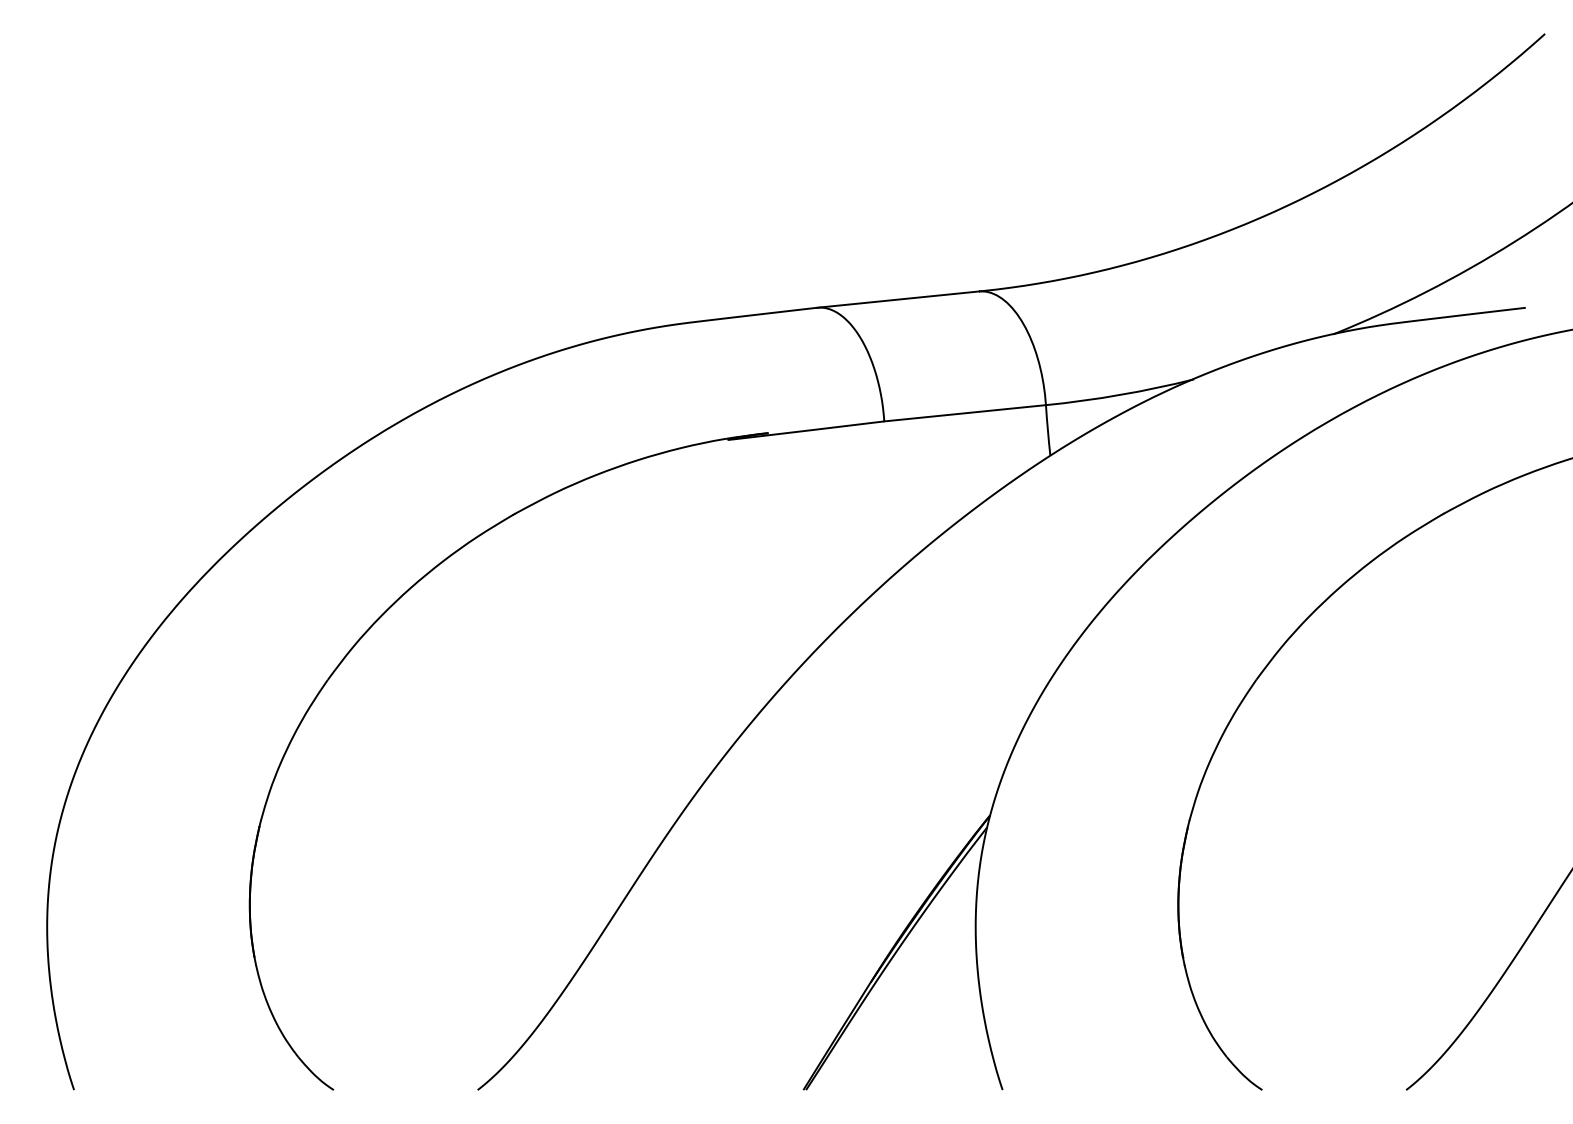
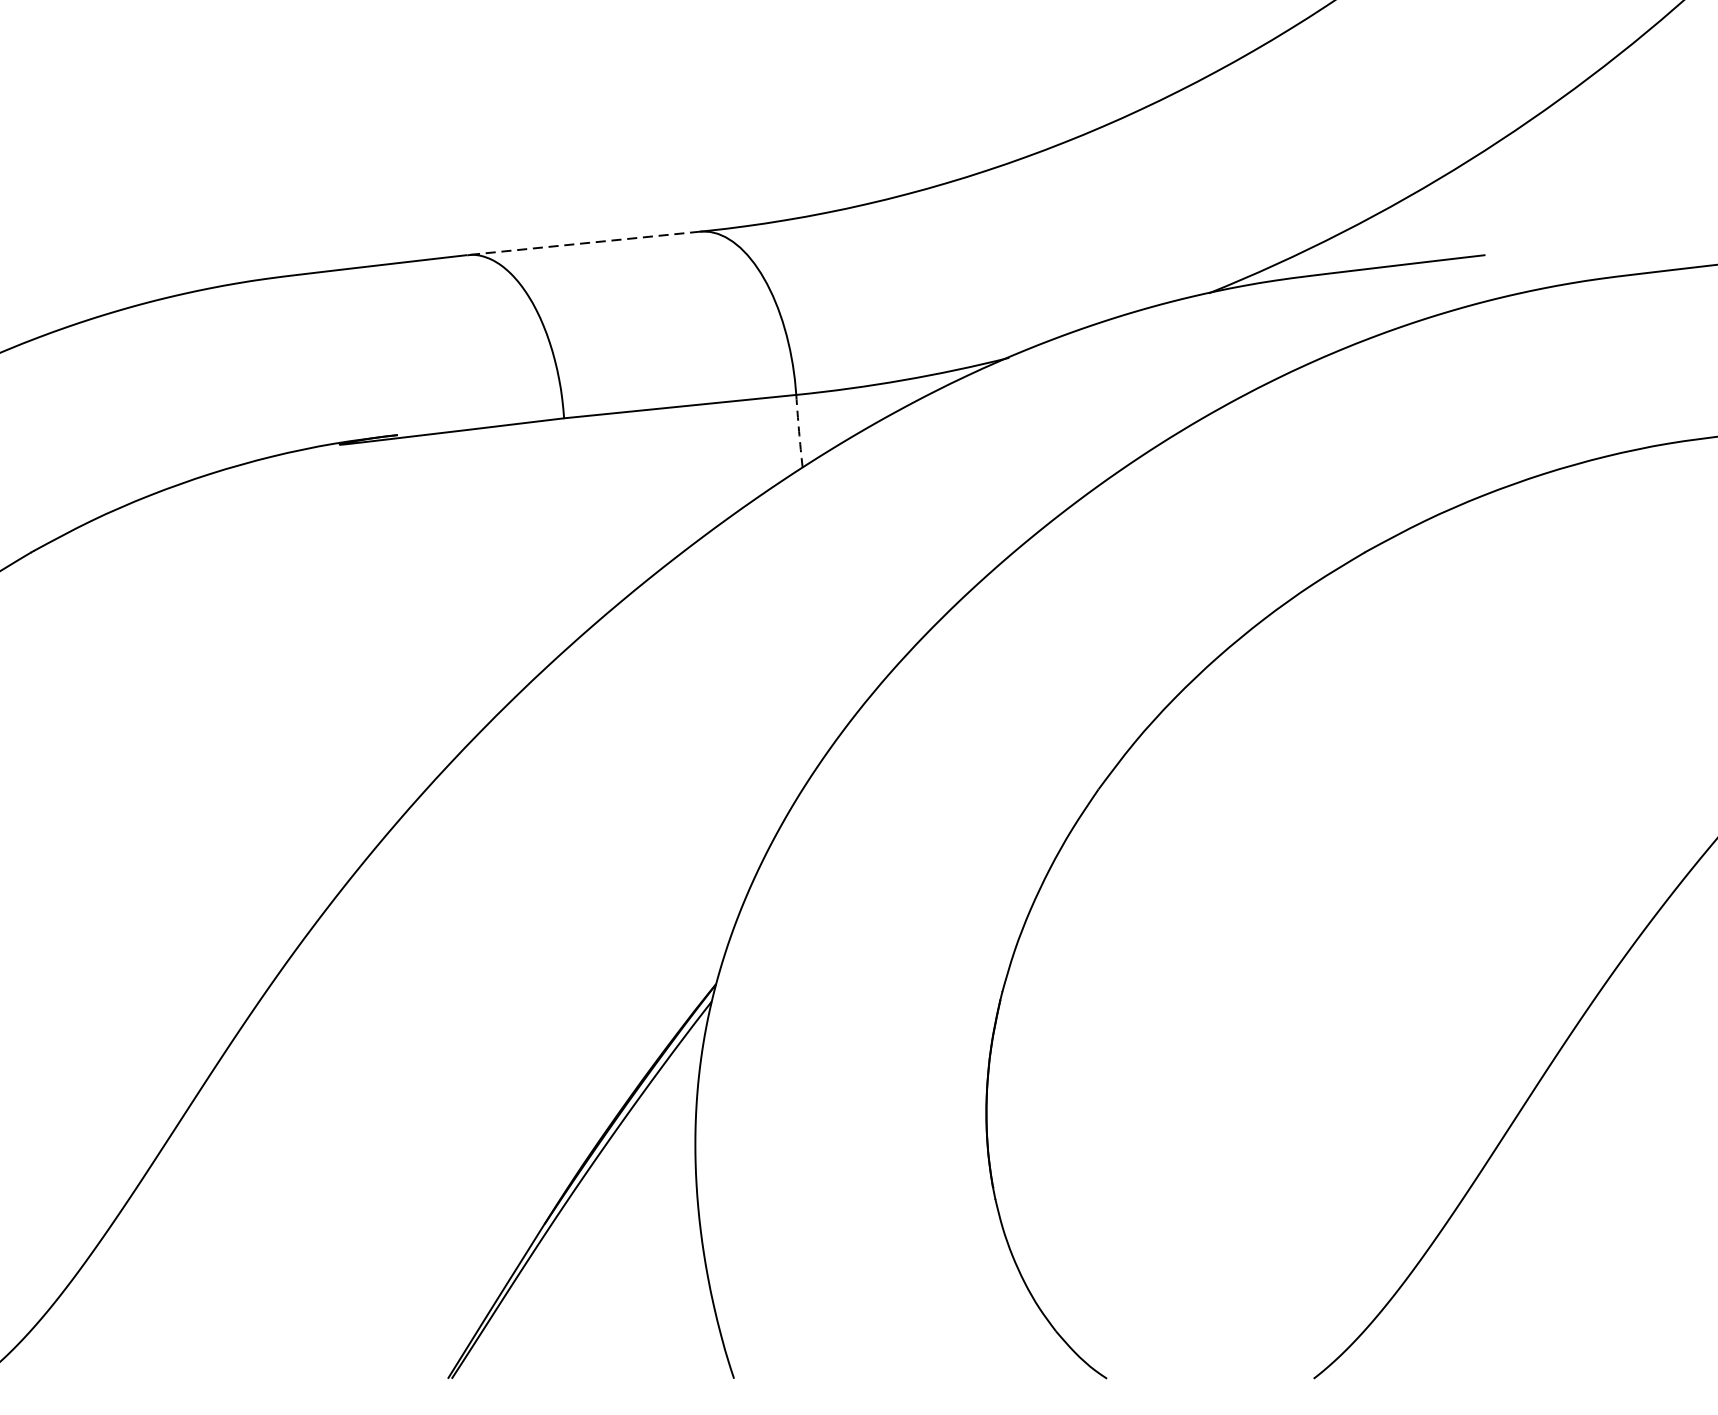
line: (897, 299) -> (583, 243), solid -> dashed
arc: (1047, 430) -> (798, 431), solid -> dashed

